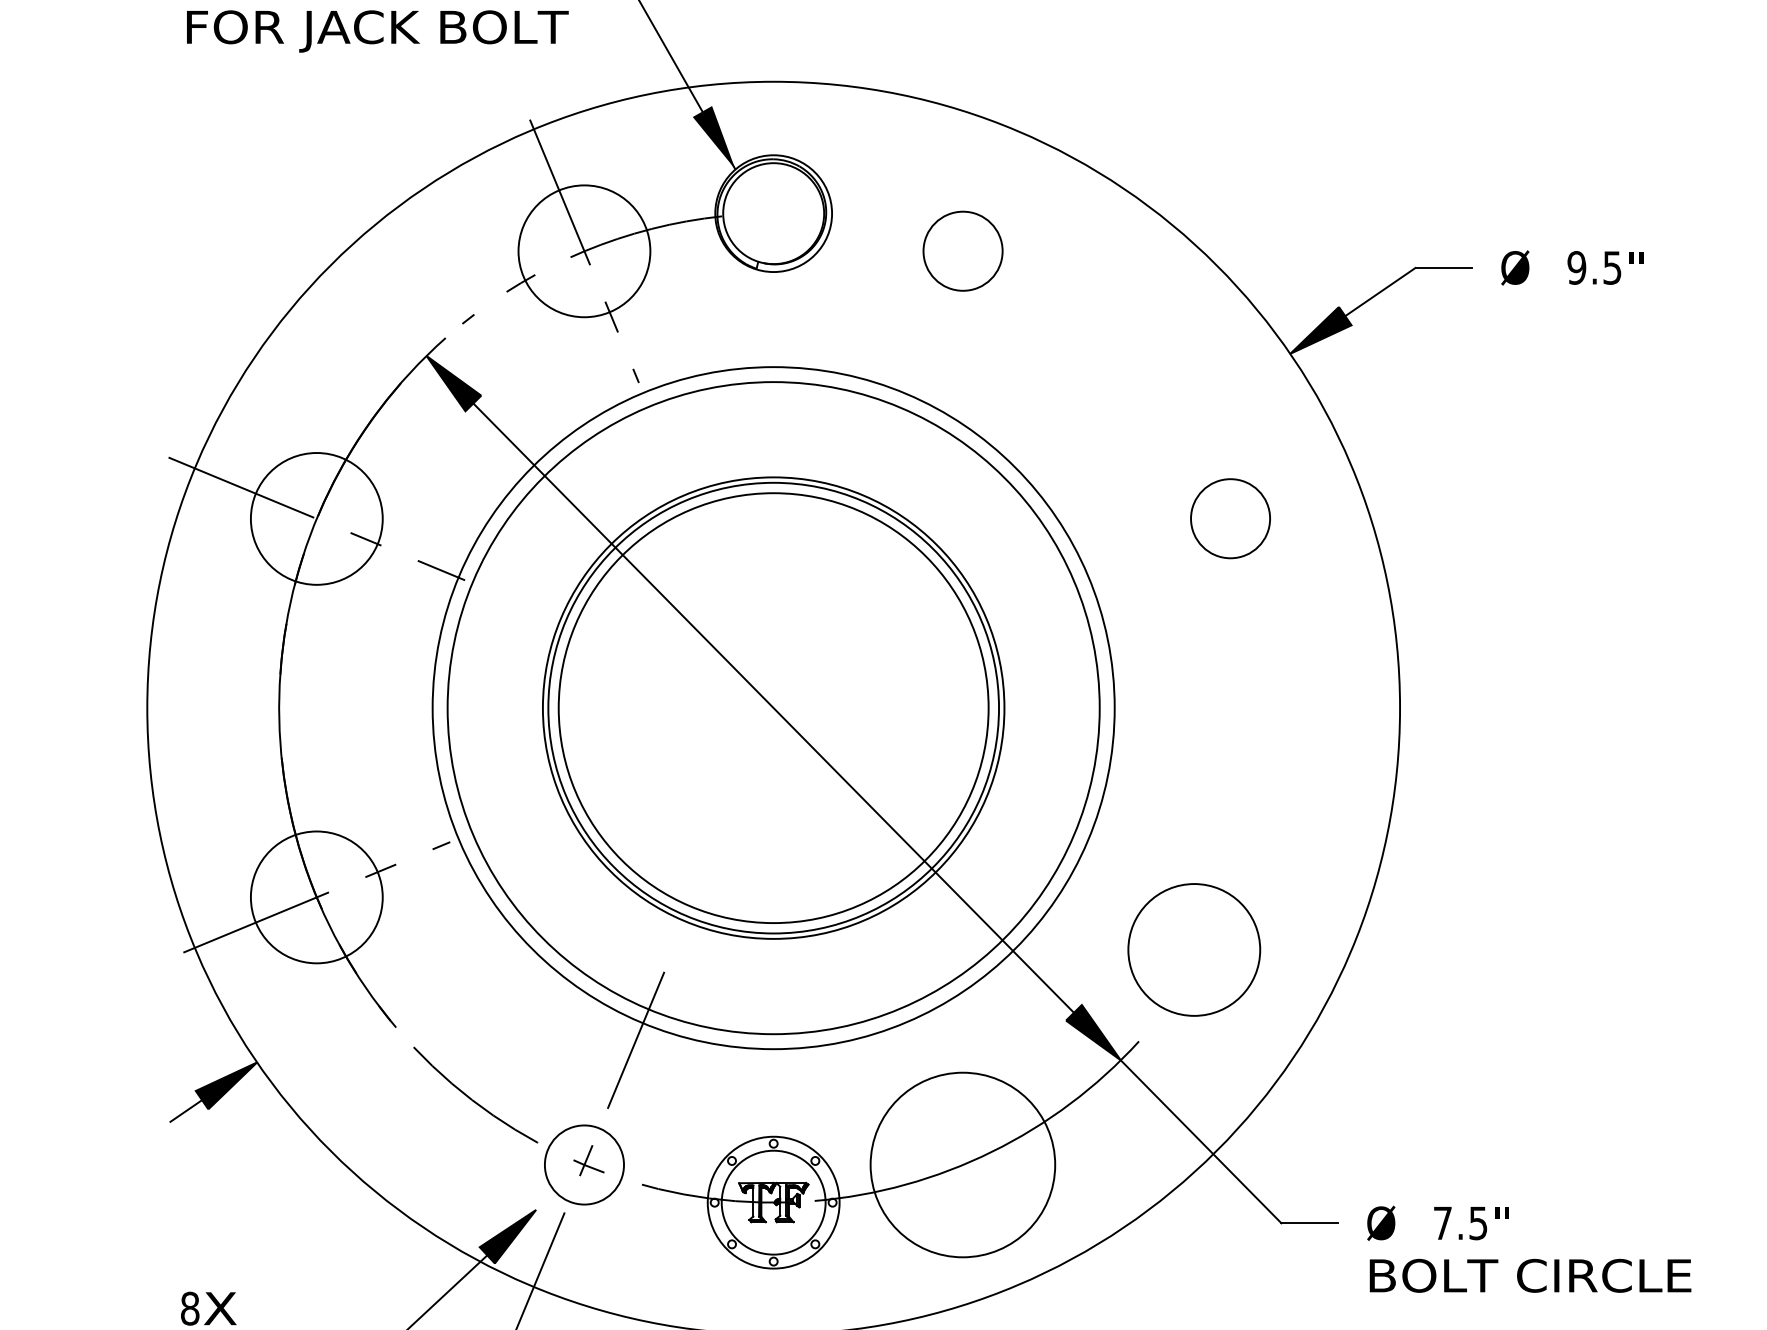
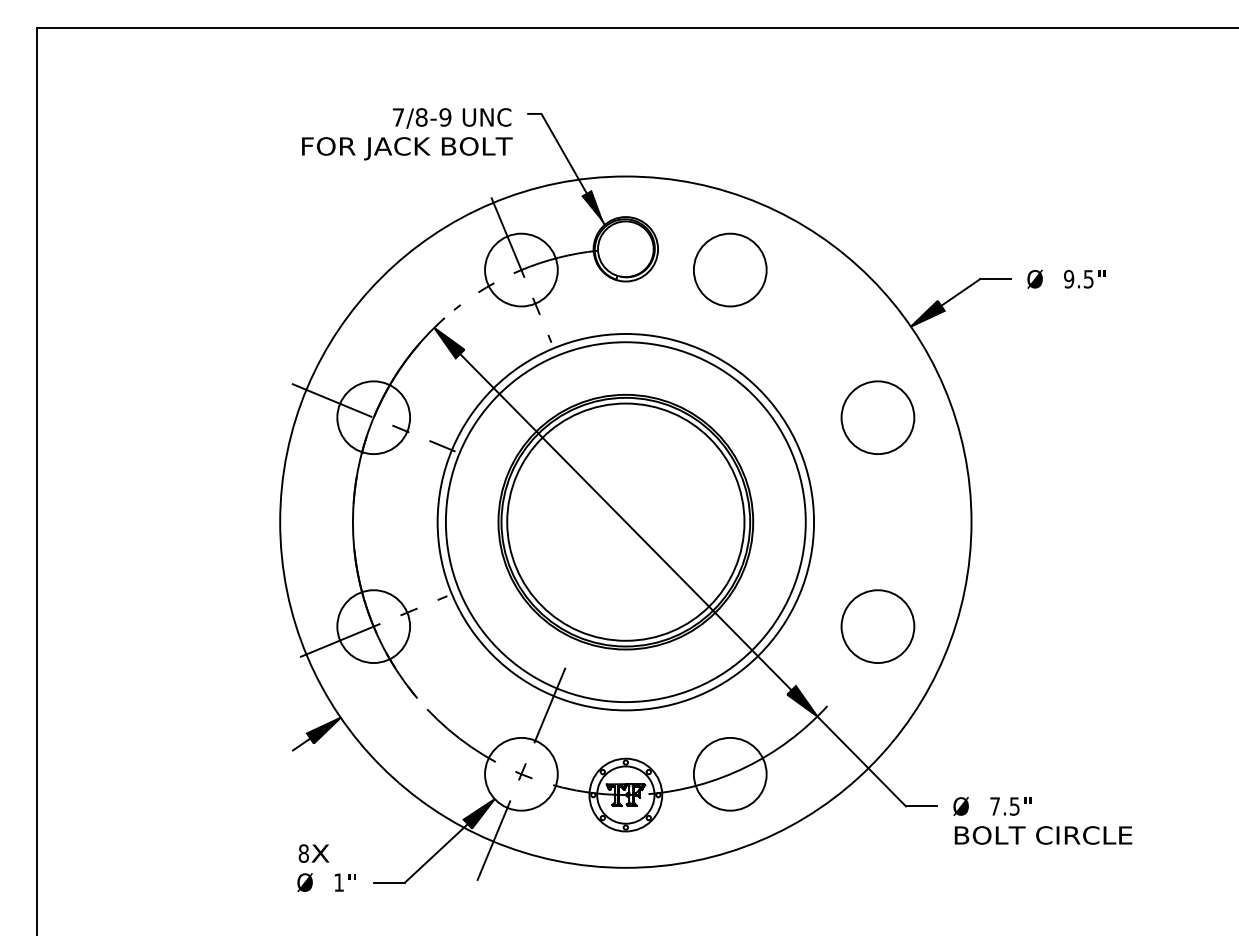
circle: (963, 250) -> (730, 269), size x1.67
circle: (1229, 518) -> (877, 417), size x1.67
circle: (1193, 949) -> (877, 626), moved
circle: (584, 1163) -> (521, 773), size x1.67
circle: (961, 1163) -> (729, 773), size x0.71

